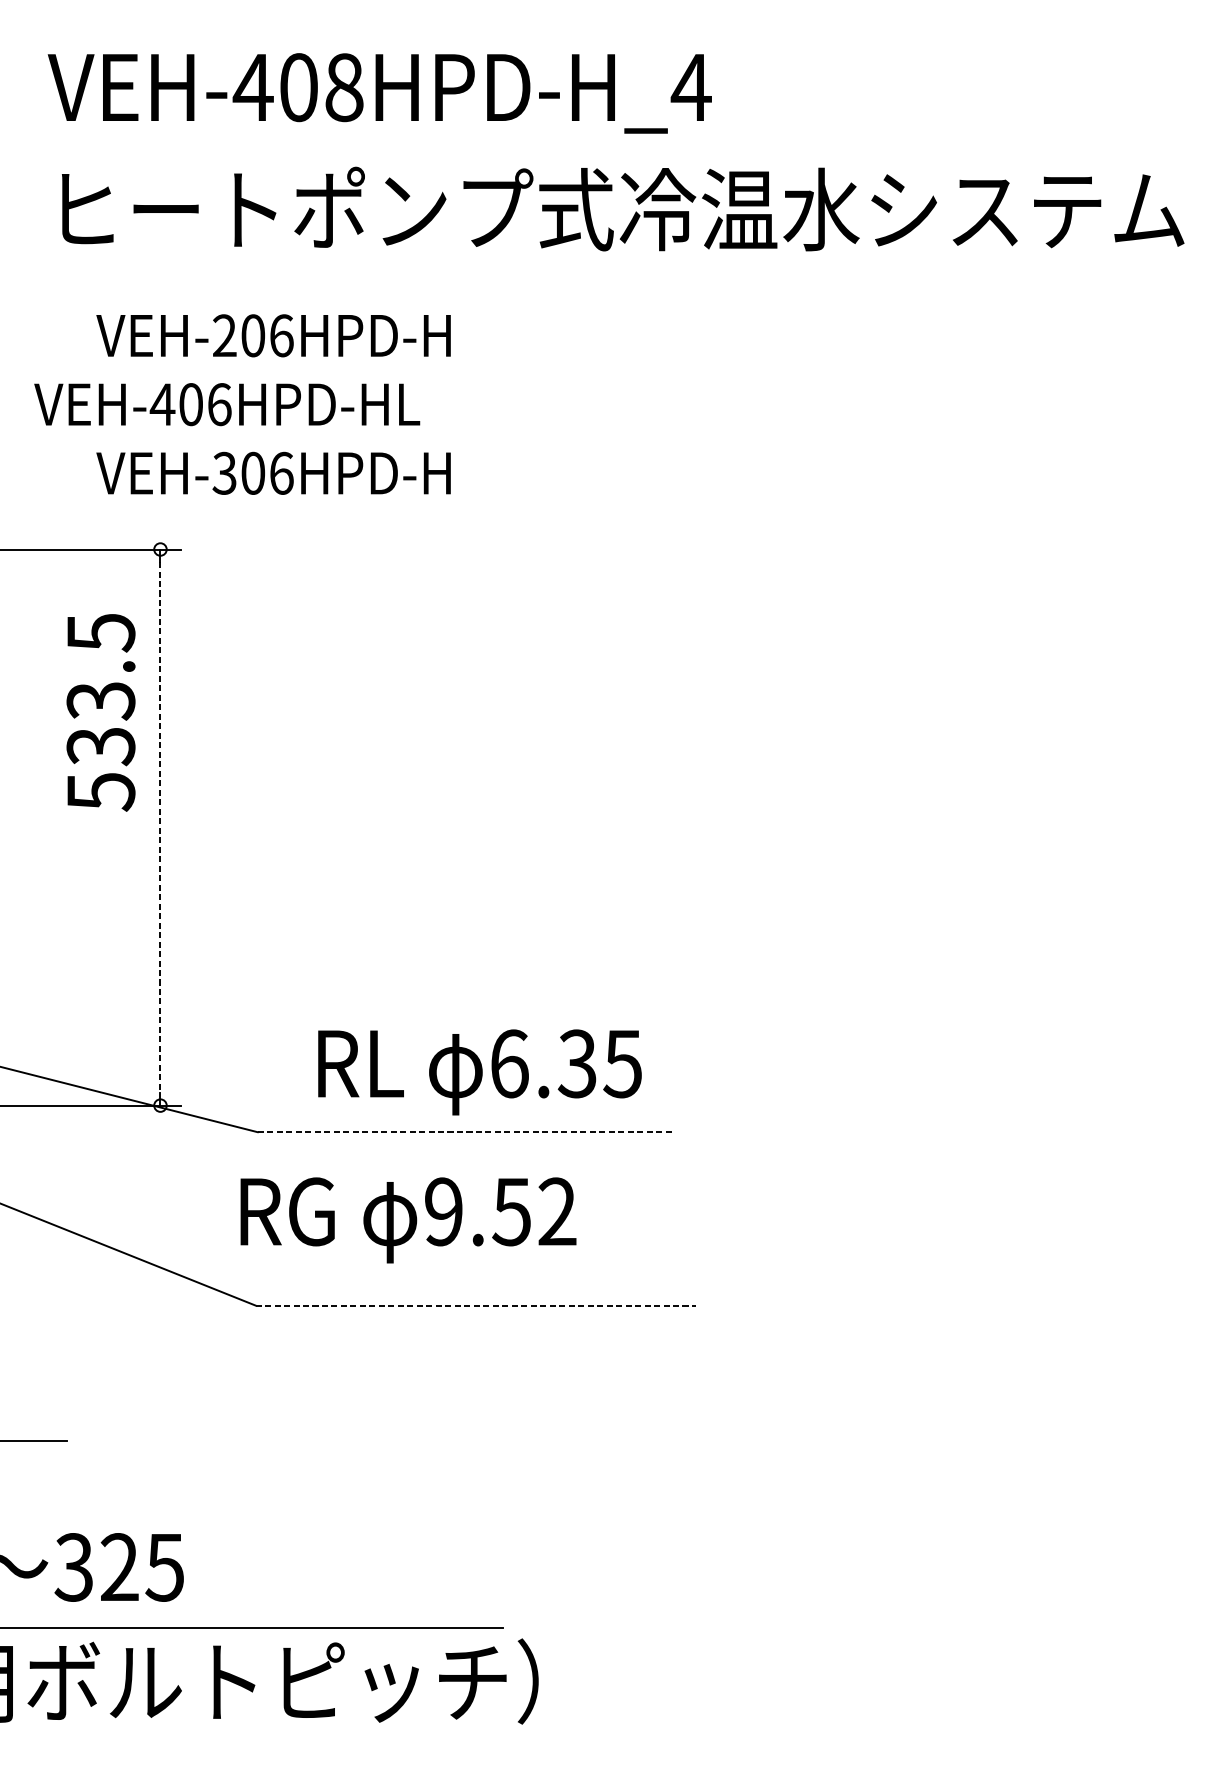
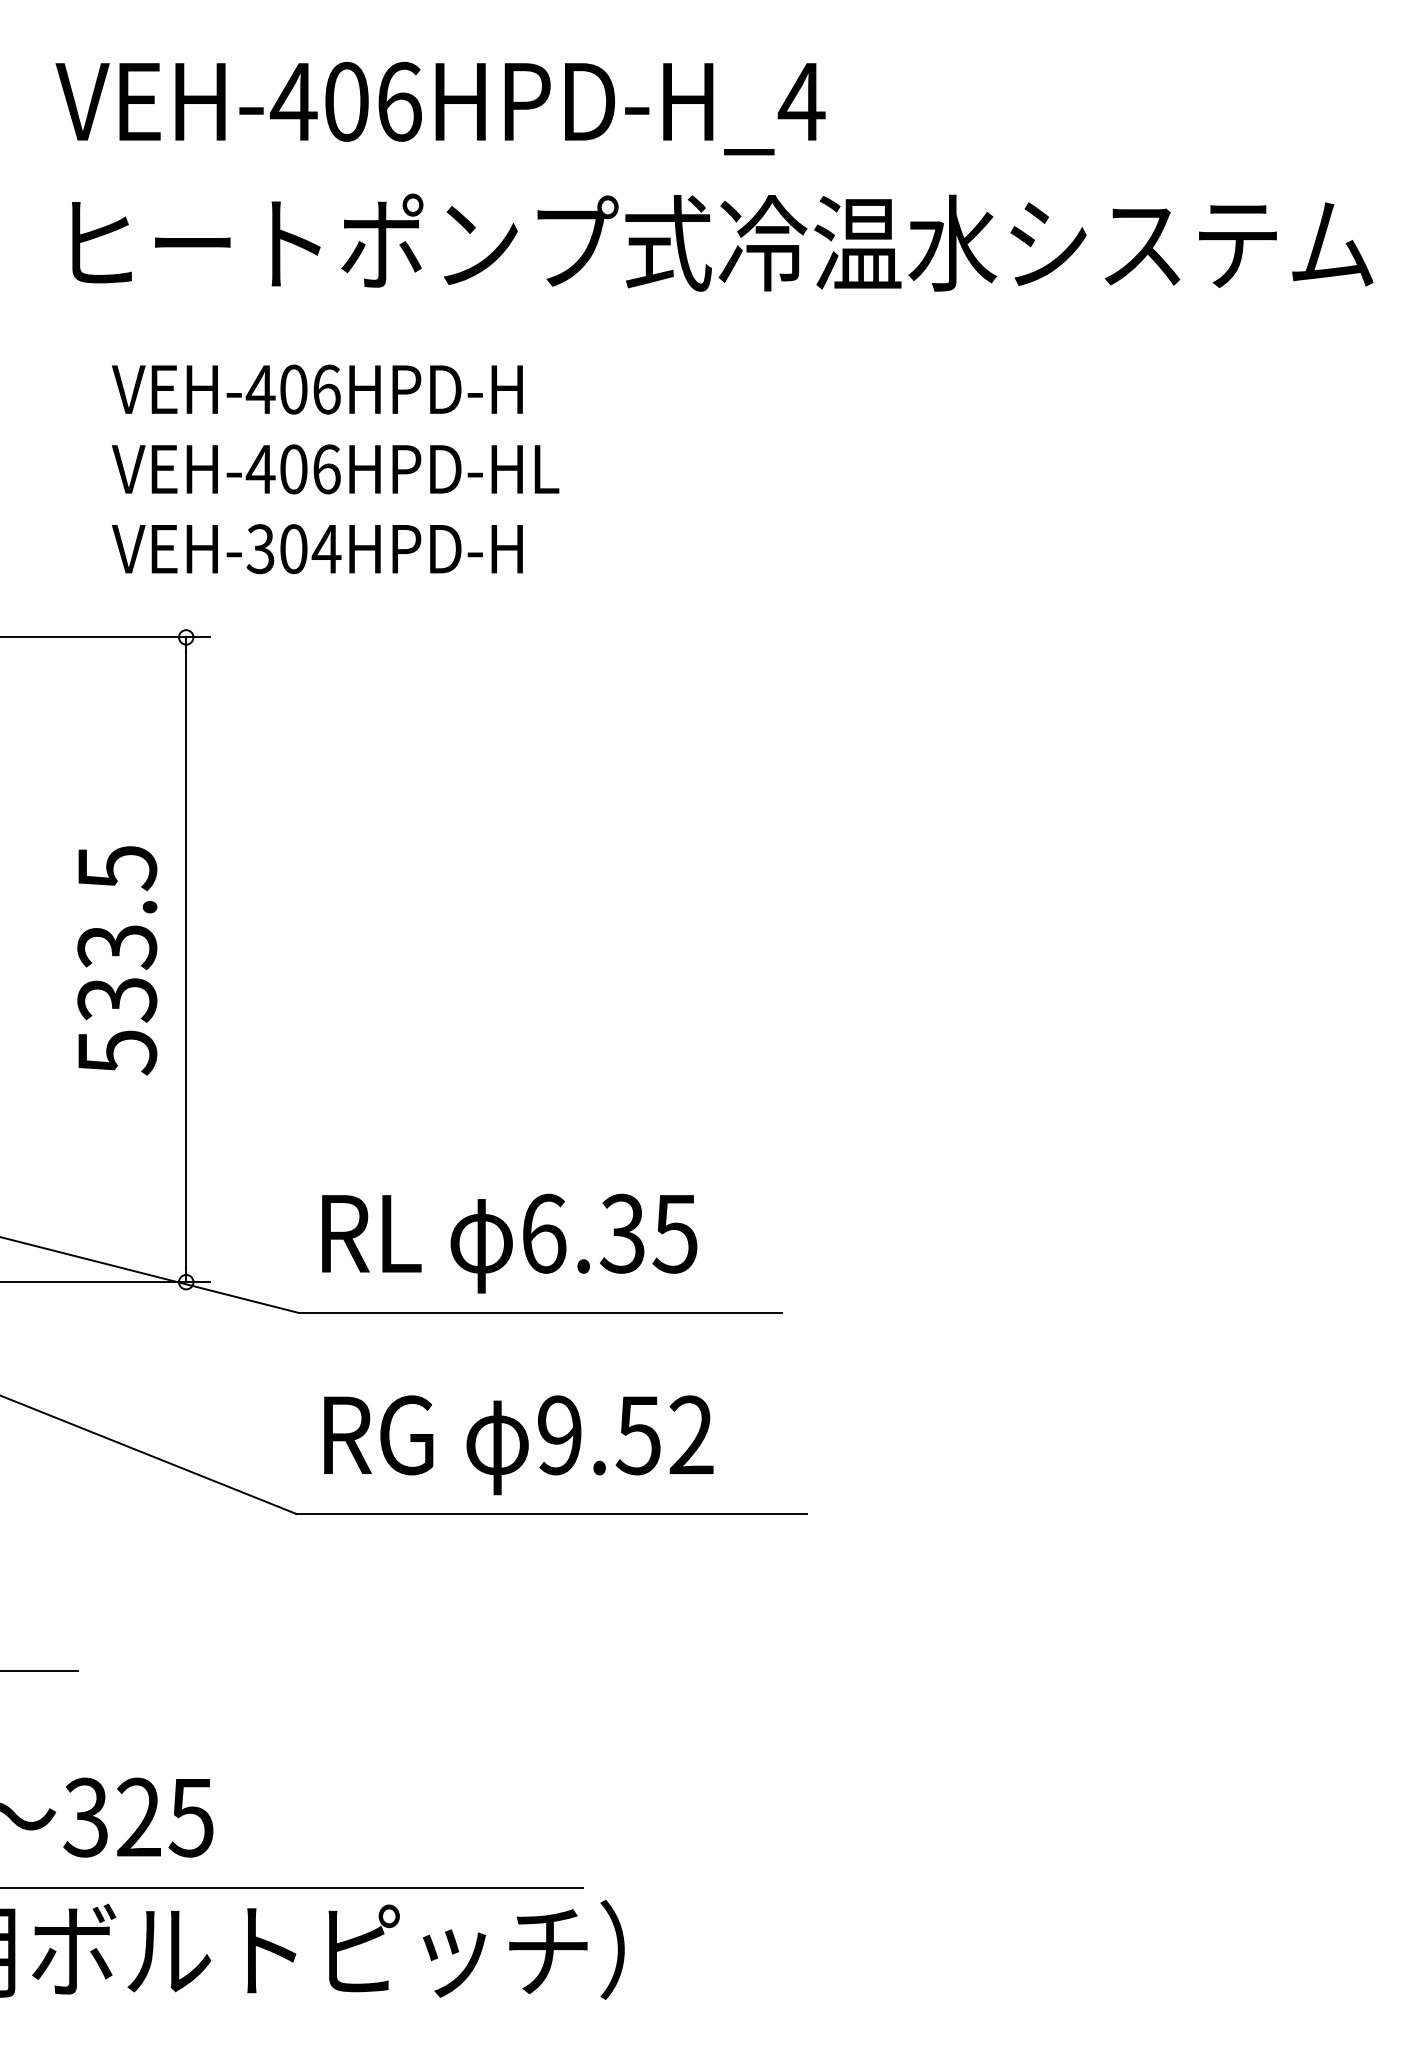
text: (344, 87) -> (399, 101), VEH-408HPD-H_4 -> VEH-406HPD-H_4
text: (224, 334) -> (260, 388), VEH-206HPD-H -> VEH-406HPD-H
text: (227, 404) -> (335, 469), moved
text: (281, 473) -> (326, 549), VEH-306HPD-H -> VEH-304HPD-H
text: (101, 712) -> (117, 960), moved
line: (160, 827) -> (186, 959), dashed -> solid
text: (479, 1072) -> (509, 1243), moved
line: (466, 1131) -> (540, 1312), dashed -> solid
text: (408, 1220) -> (518, 1445), moved
line: (476, 1305) -> (552, 1513), dashed -> solid

